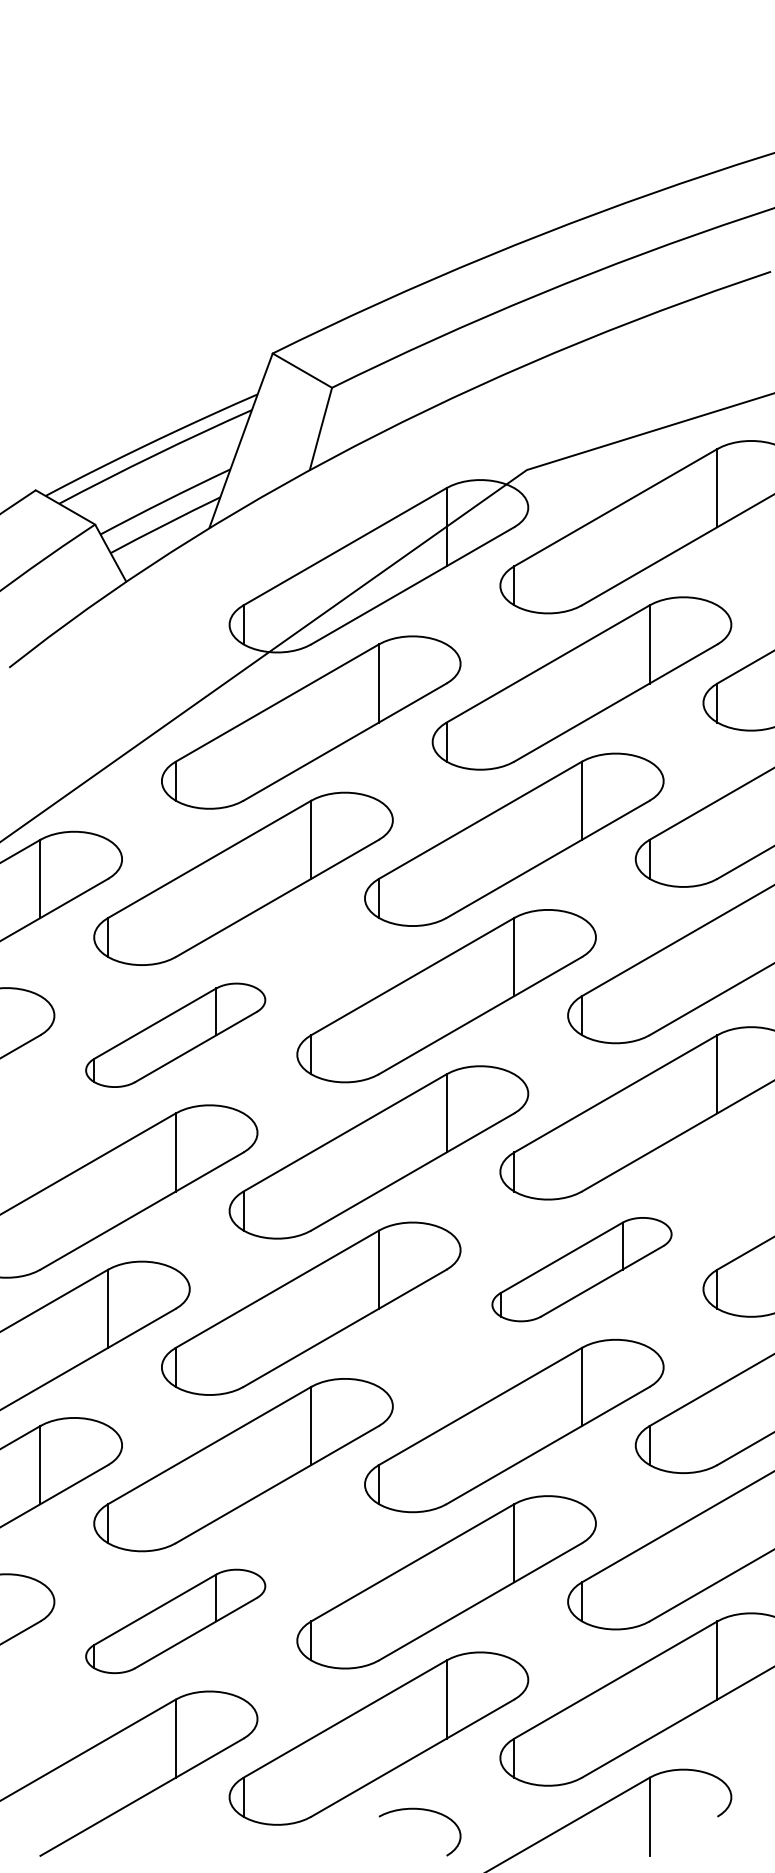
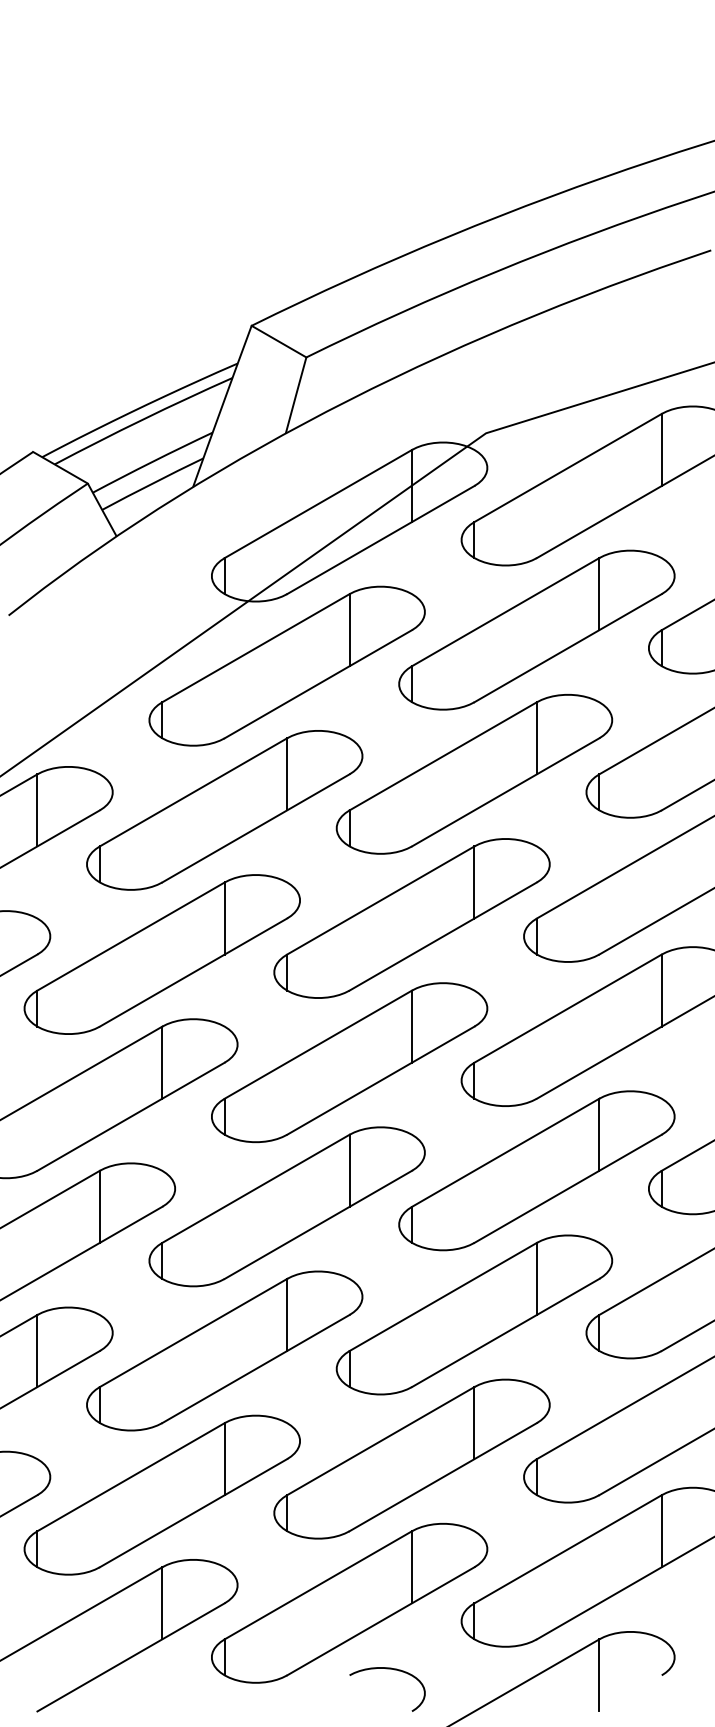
part: (175, 1035) -> (161, 954), size x1.67
part: (581, 1269) -> (536, 1170), size x1.67
part: (175, 1621) -> (161, 1495), size x1.67

